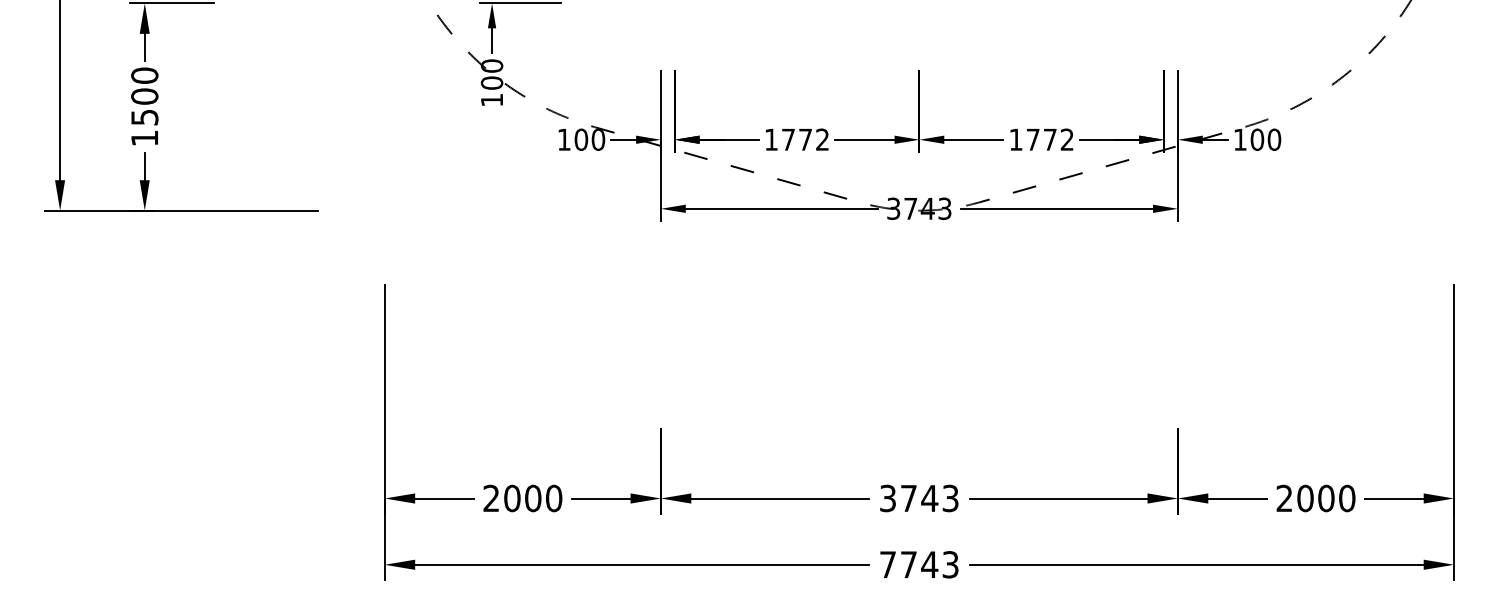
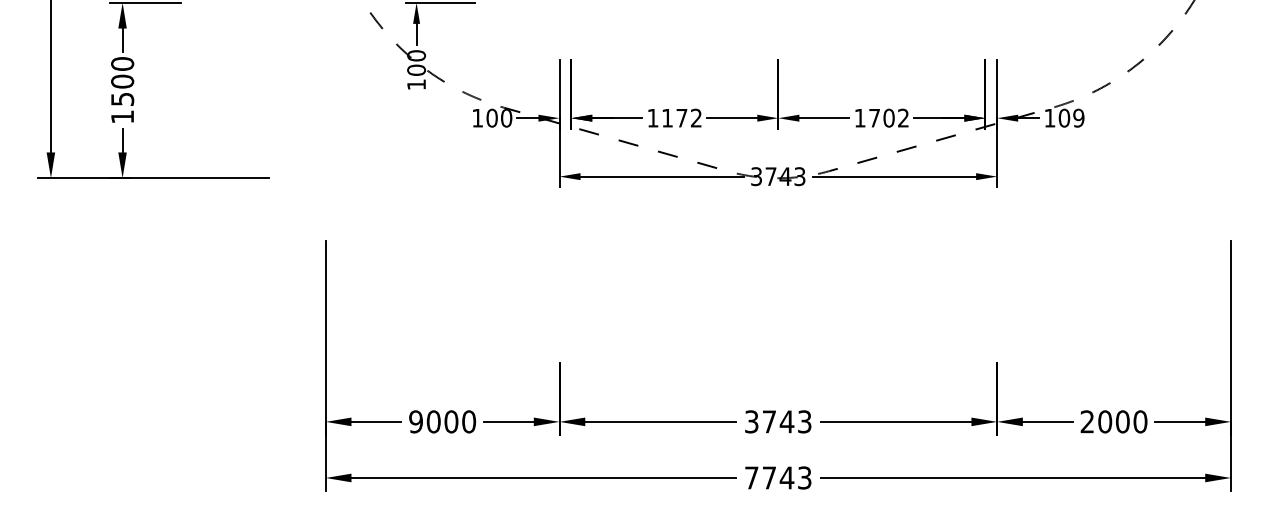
text: (788, 139) -> (667, 117), 1772 -> 1172
text: (1049, 139) -> (888, 117), 1772 -> 1702
text: (1274, 139) -> (1078, 117), 100 -> 109
text: (491, 498) -> (416, 421), 2000 -> 9000

